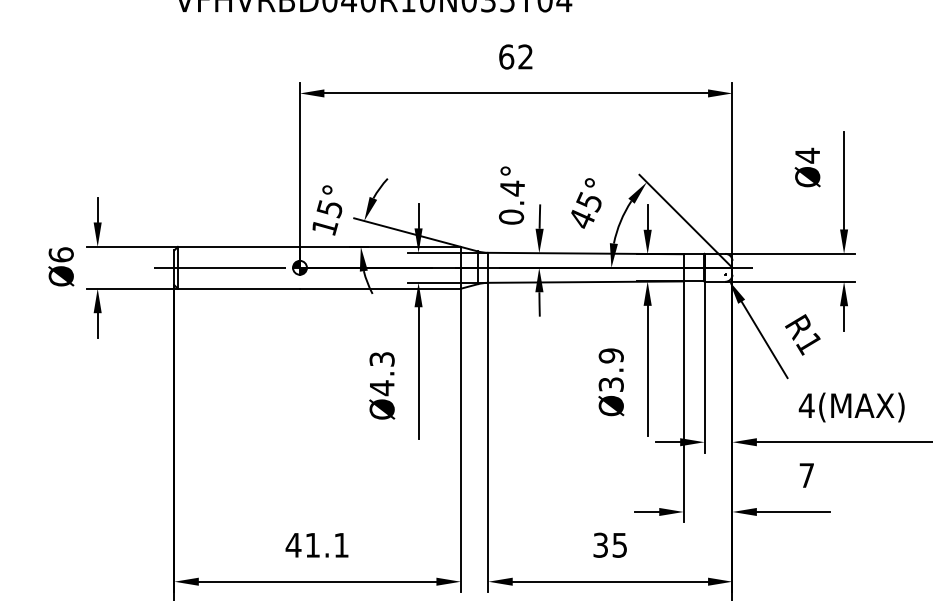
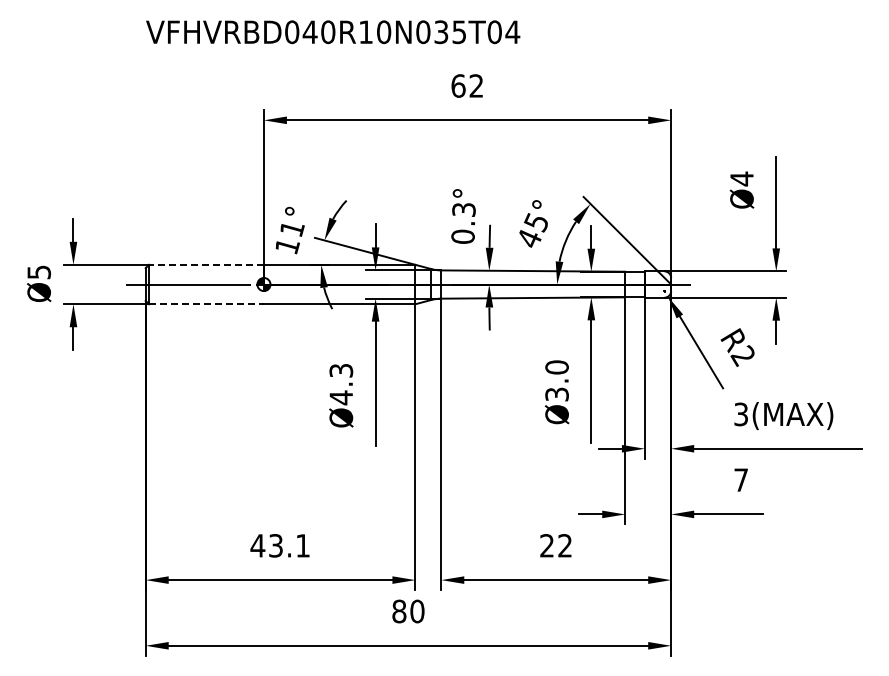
text: (511, 188) -> (463, 209), 0.4° -> 0.3°
text: (329, 208) -> (291, 228), 15° -> 11°
line: (237, 246) -> (205, 264), solid -> dashed
text: (61, 255) -> (39, 272), Ø6 -> Ø5
line: (238, 289) -> (206, 304), solid -> dashed
text: (808, 344) -> (742, 356), R1 -> R2
text: (610, 355) -> (556, 367), Ø3.9 -> Ø3.0
text: (806, 405) -> (740, 414), 4(MAX) -> 3(MAX)
text: (312, 544) -> (275, 545), 41.1 -> 43.1
text: (609, 544) -> (555, 545), 35 -> 22

